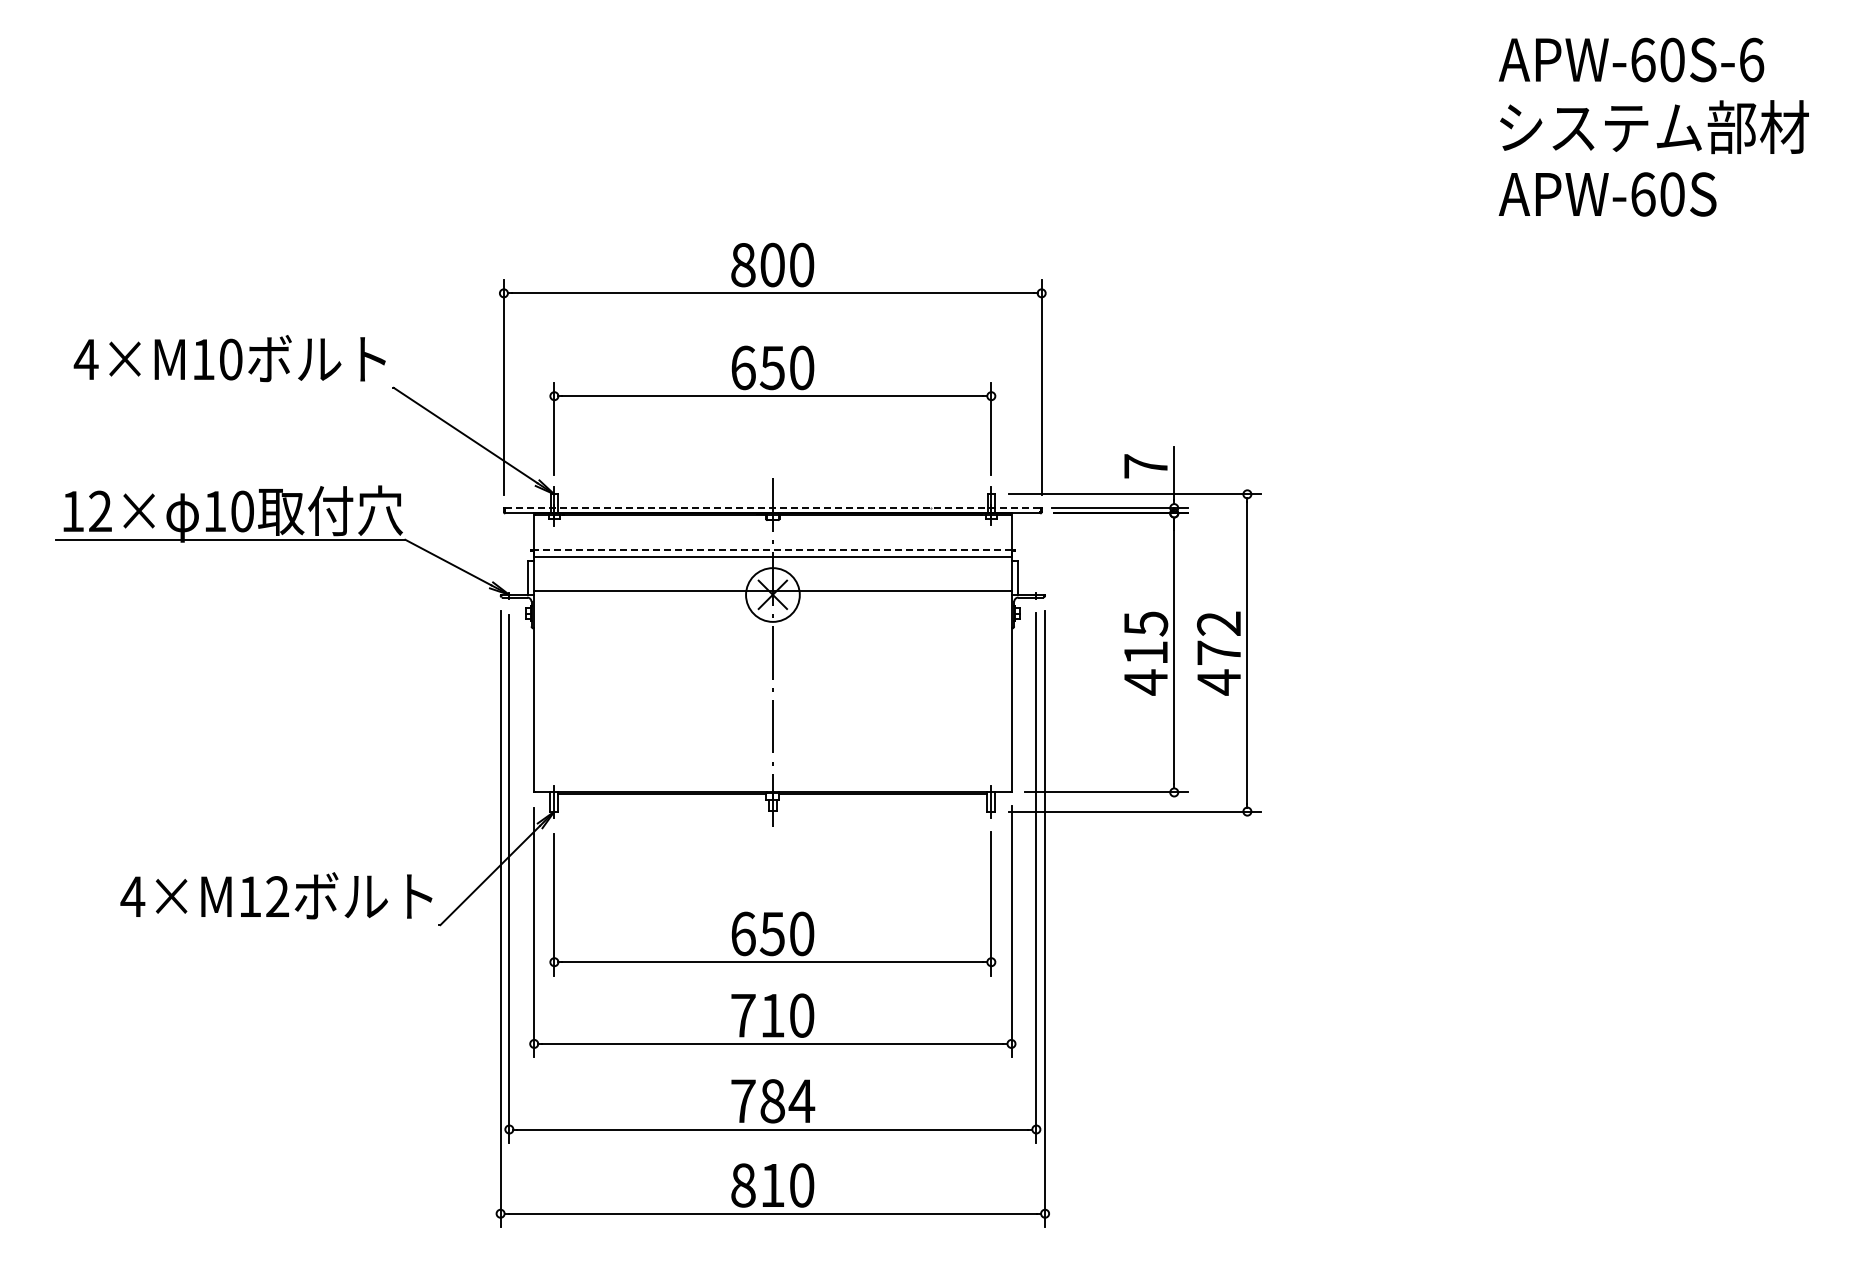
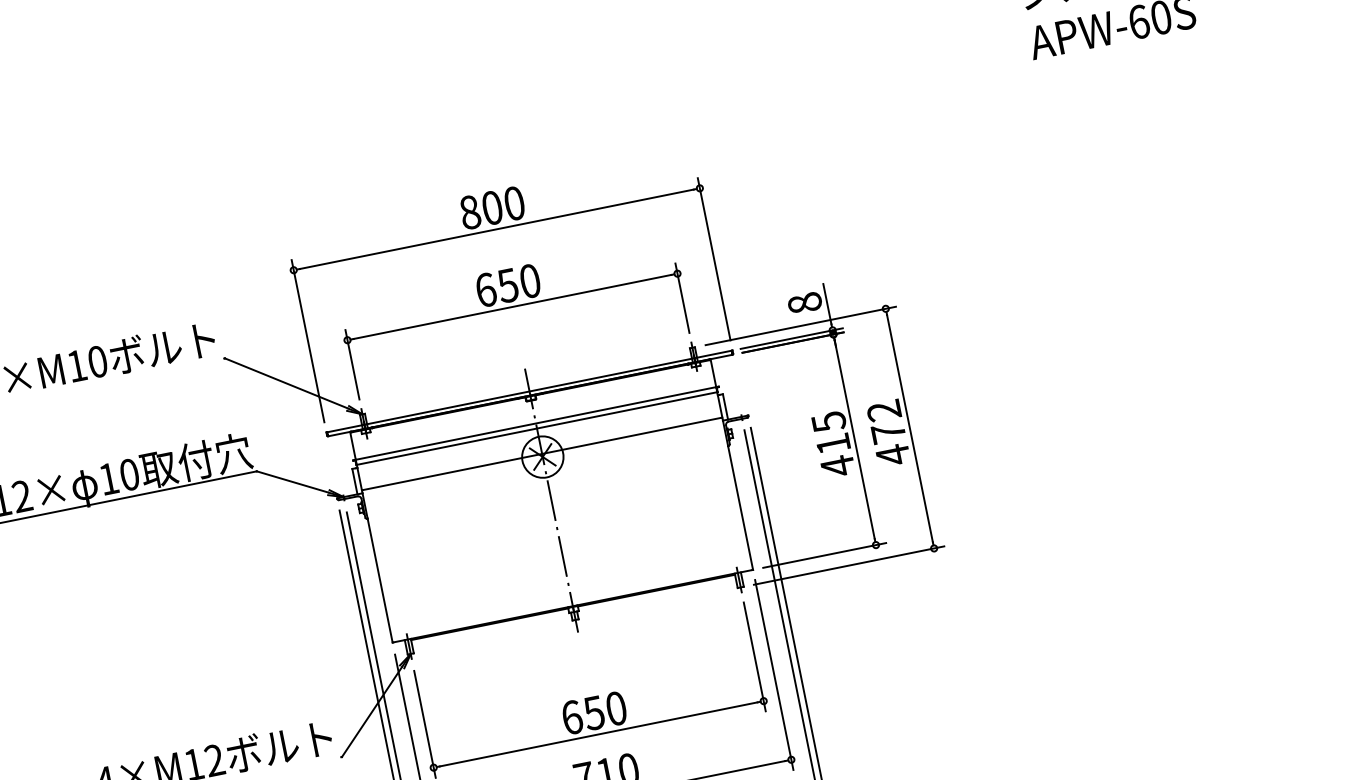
text: (1145, 466) -> (804, 303), 7 -> 8
line: (772, 508) -> (529, 391), dashed -> solid
line: (772, 550) -> (535, 423), dashed -> solid

